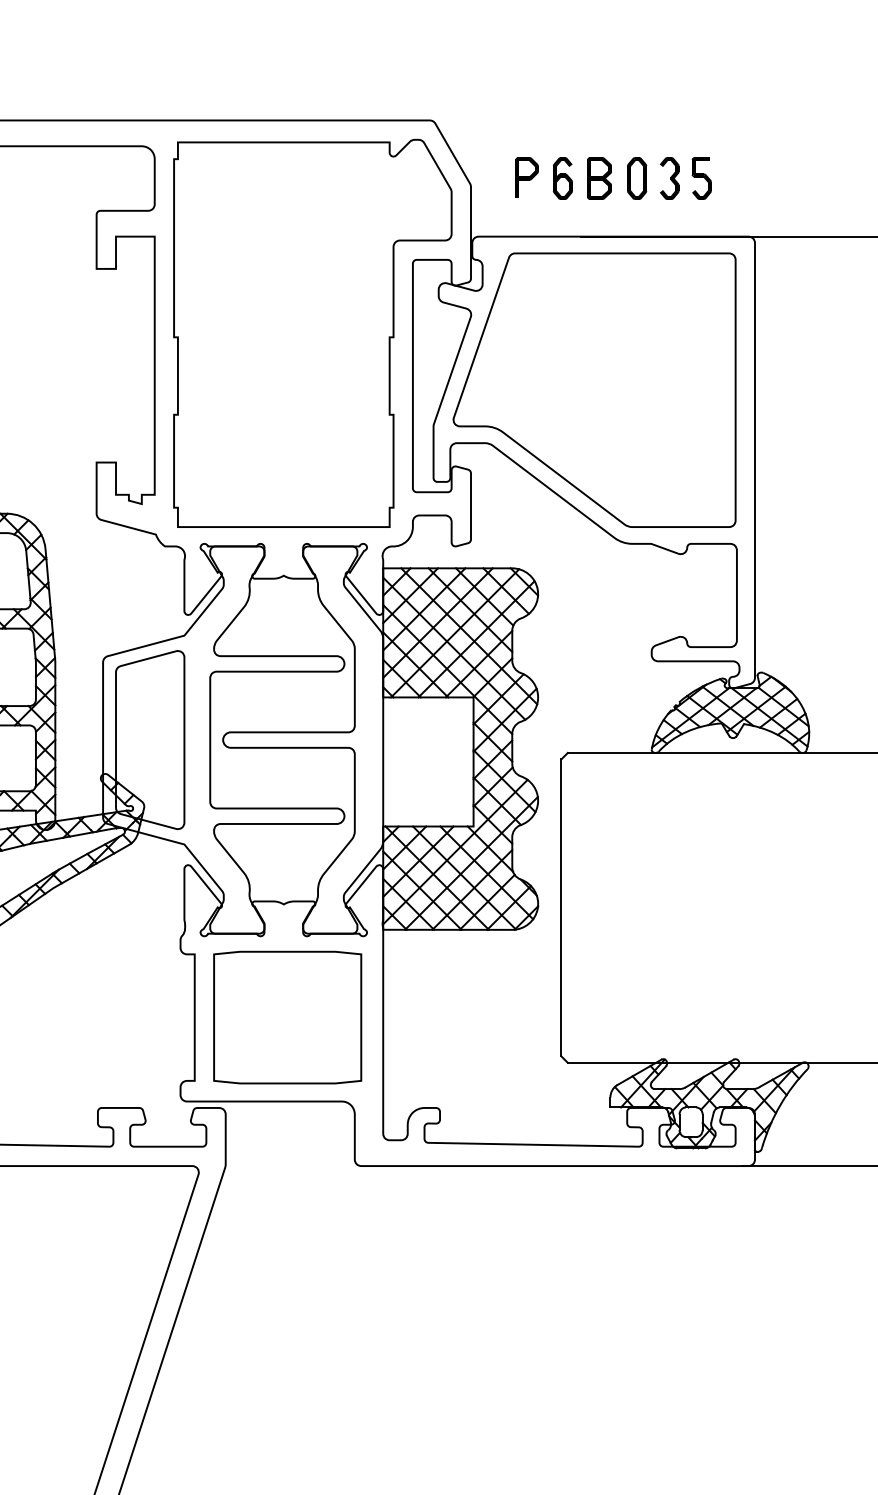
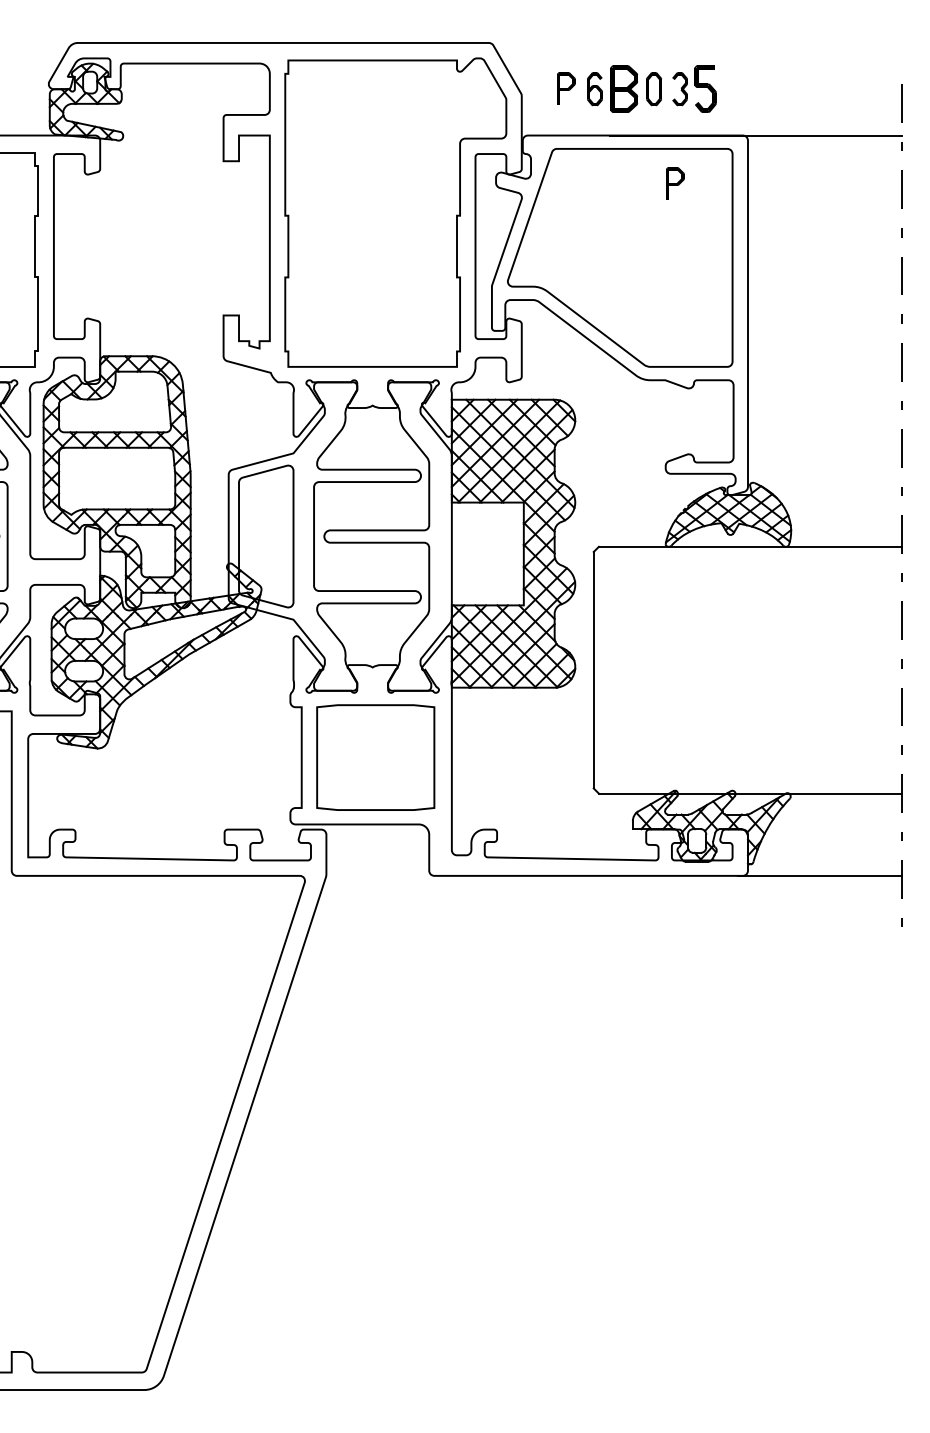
part: (598, 178) -> (623, 89), size x1.4
part: (701, 178) -> (705, 89), size x1.4
part: (663, 296) -> (675, 183), added

